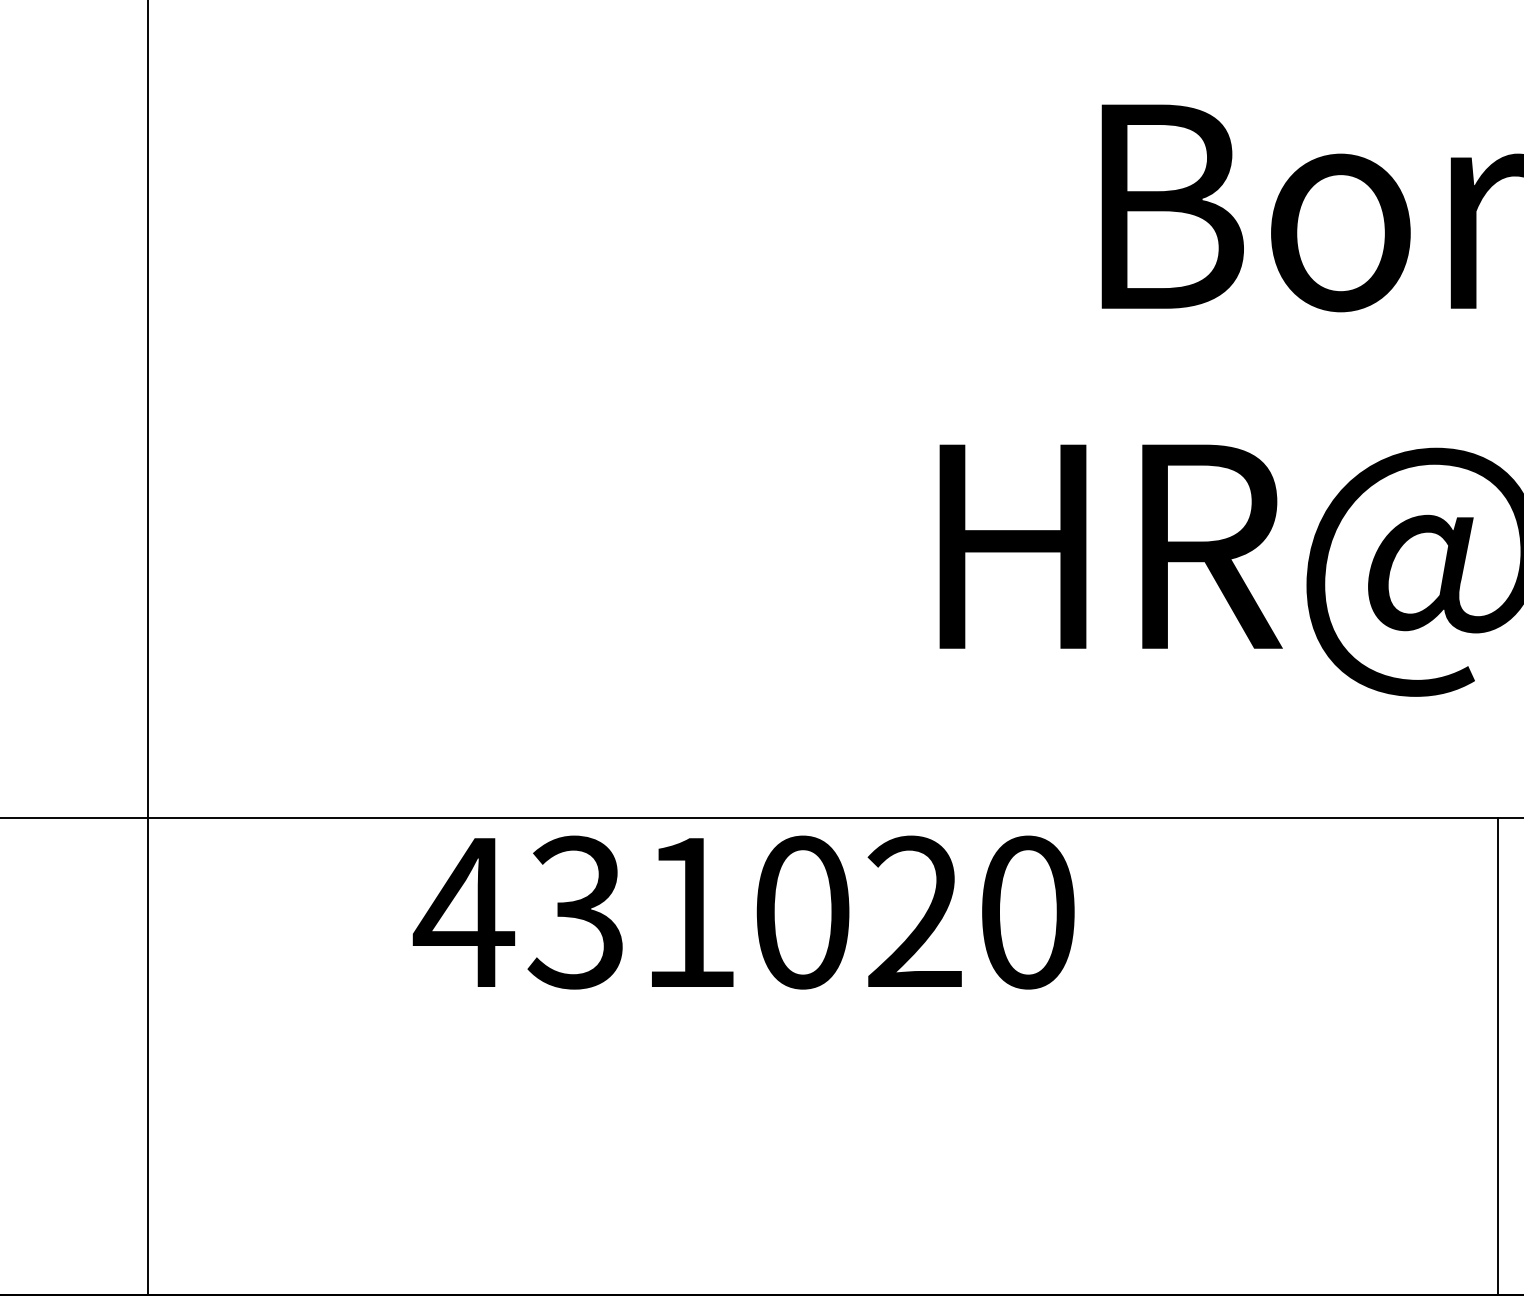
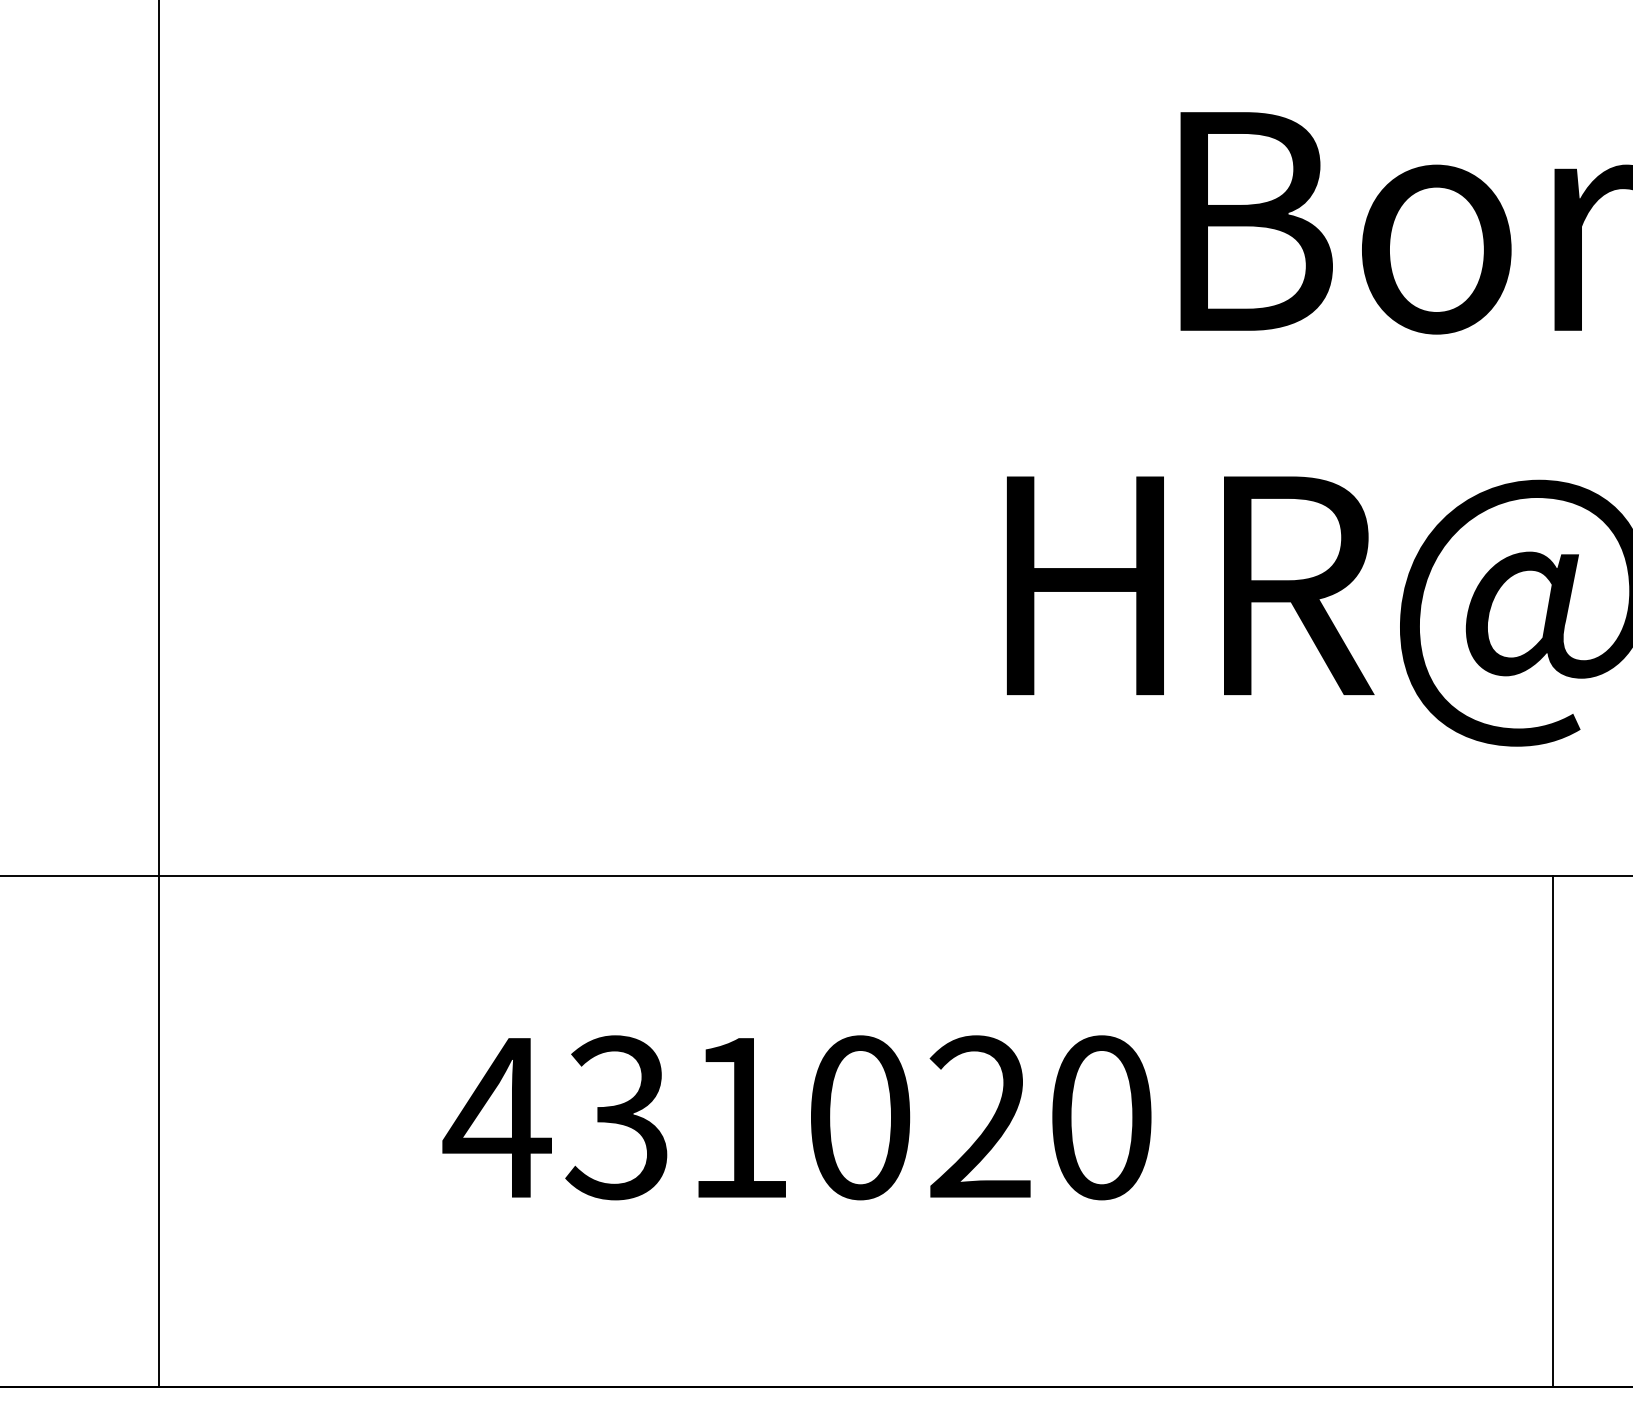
text: (743, 912) -> (796, 1117), moved
line: (1498, 1056) -> (1553, 1131), moved

